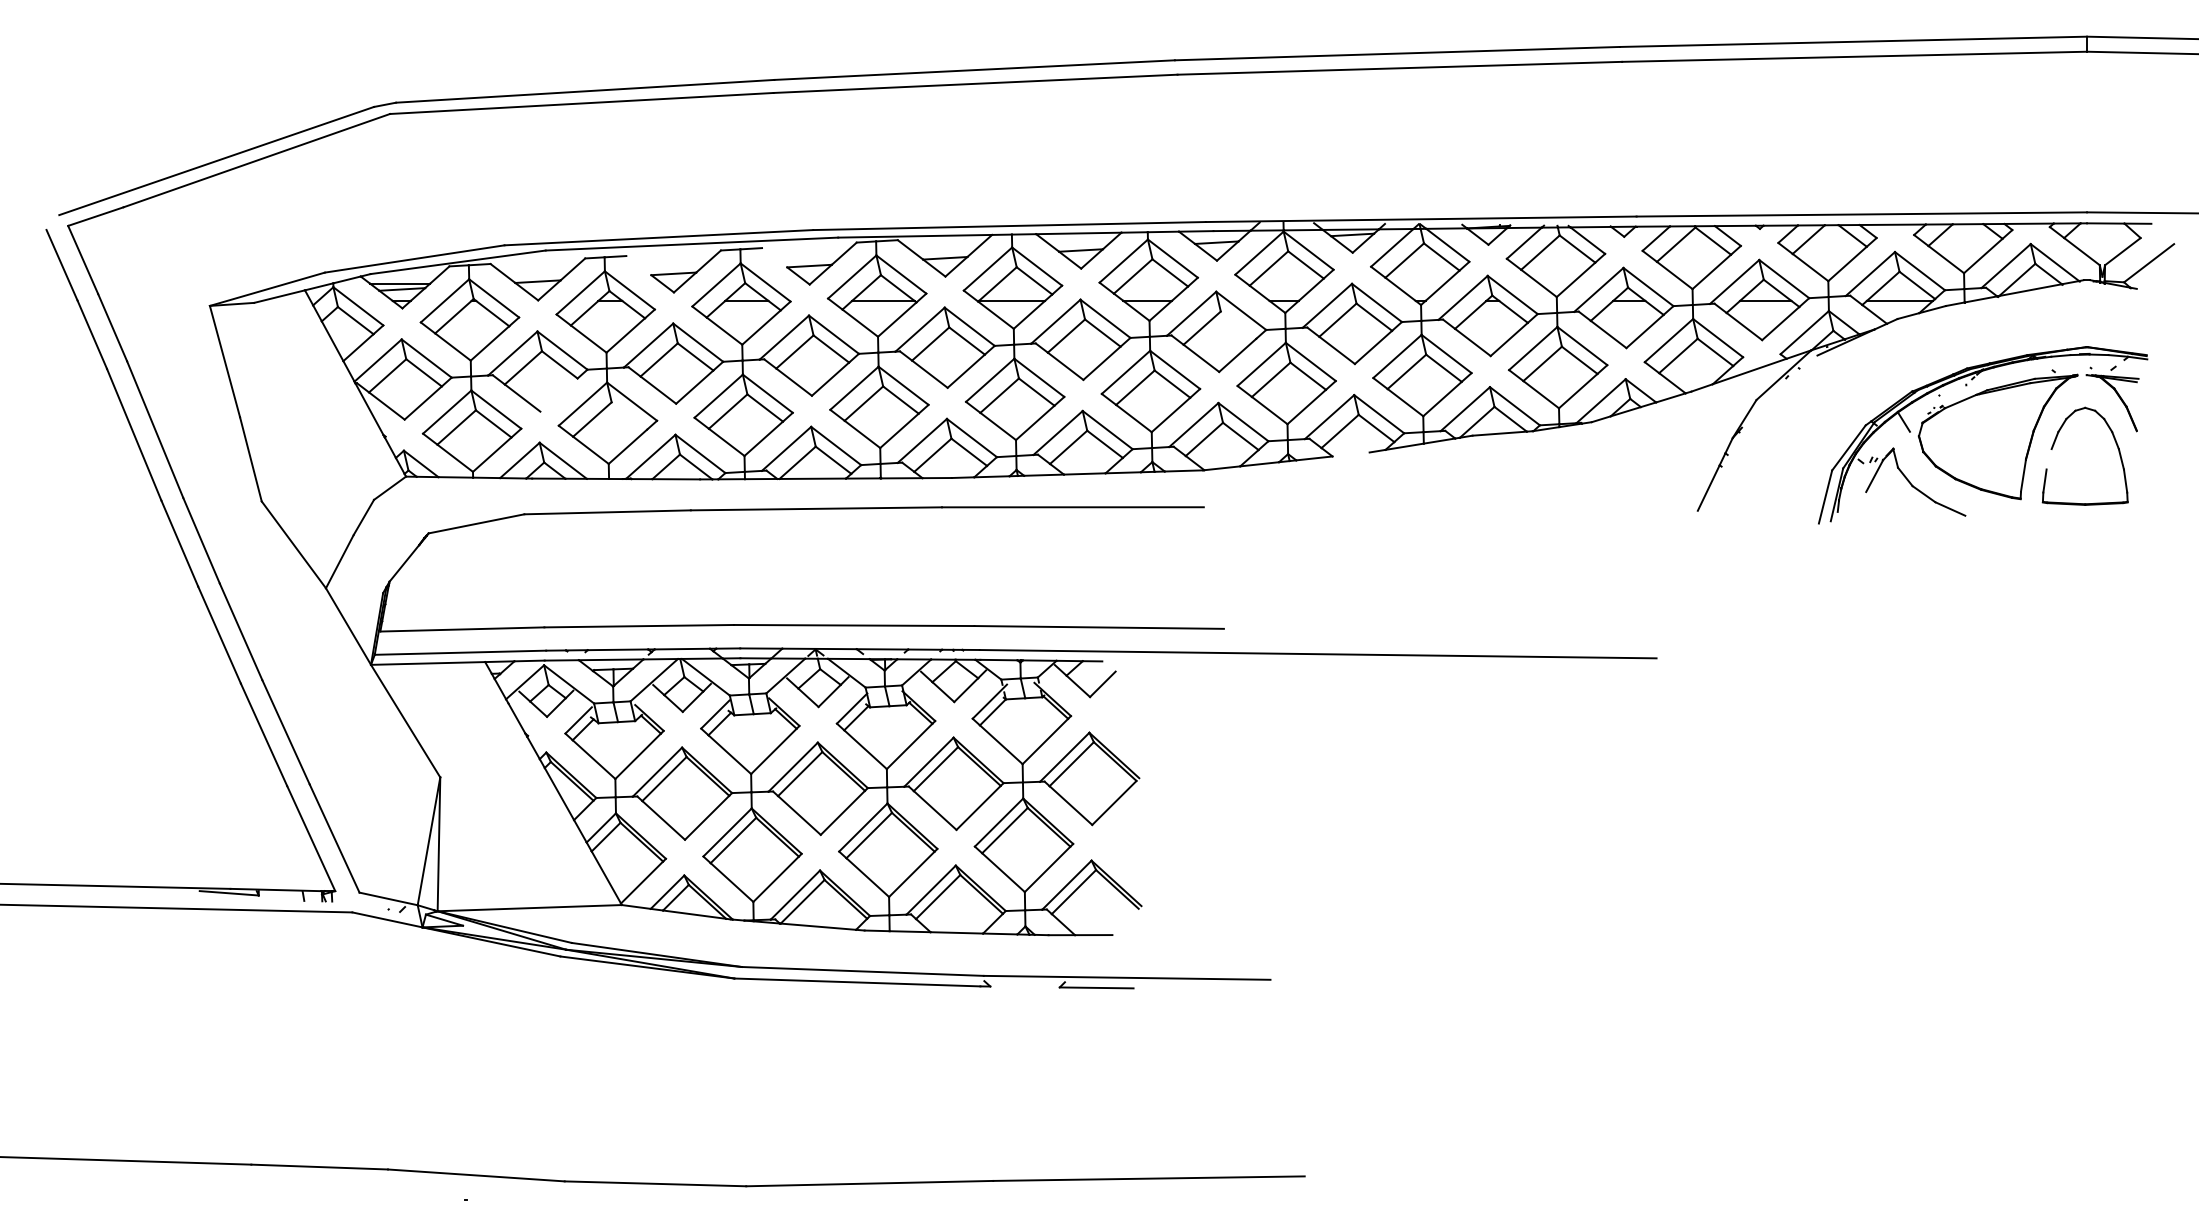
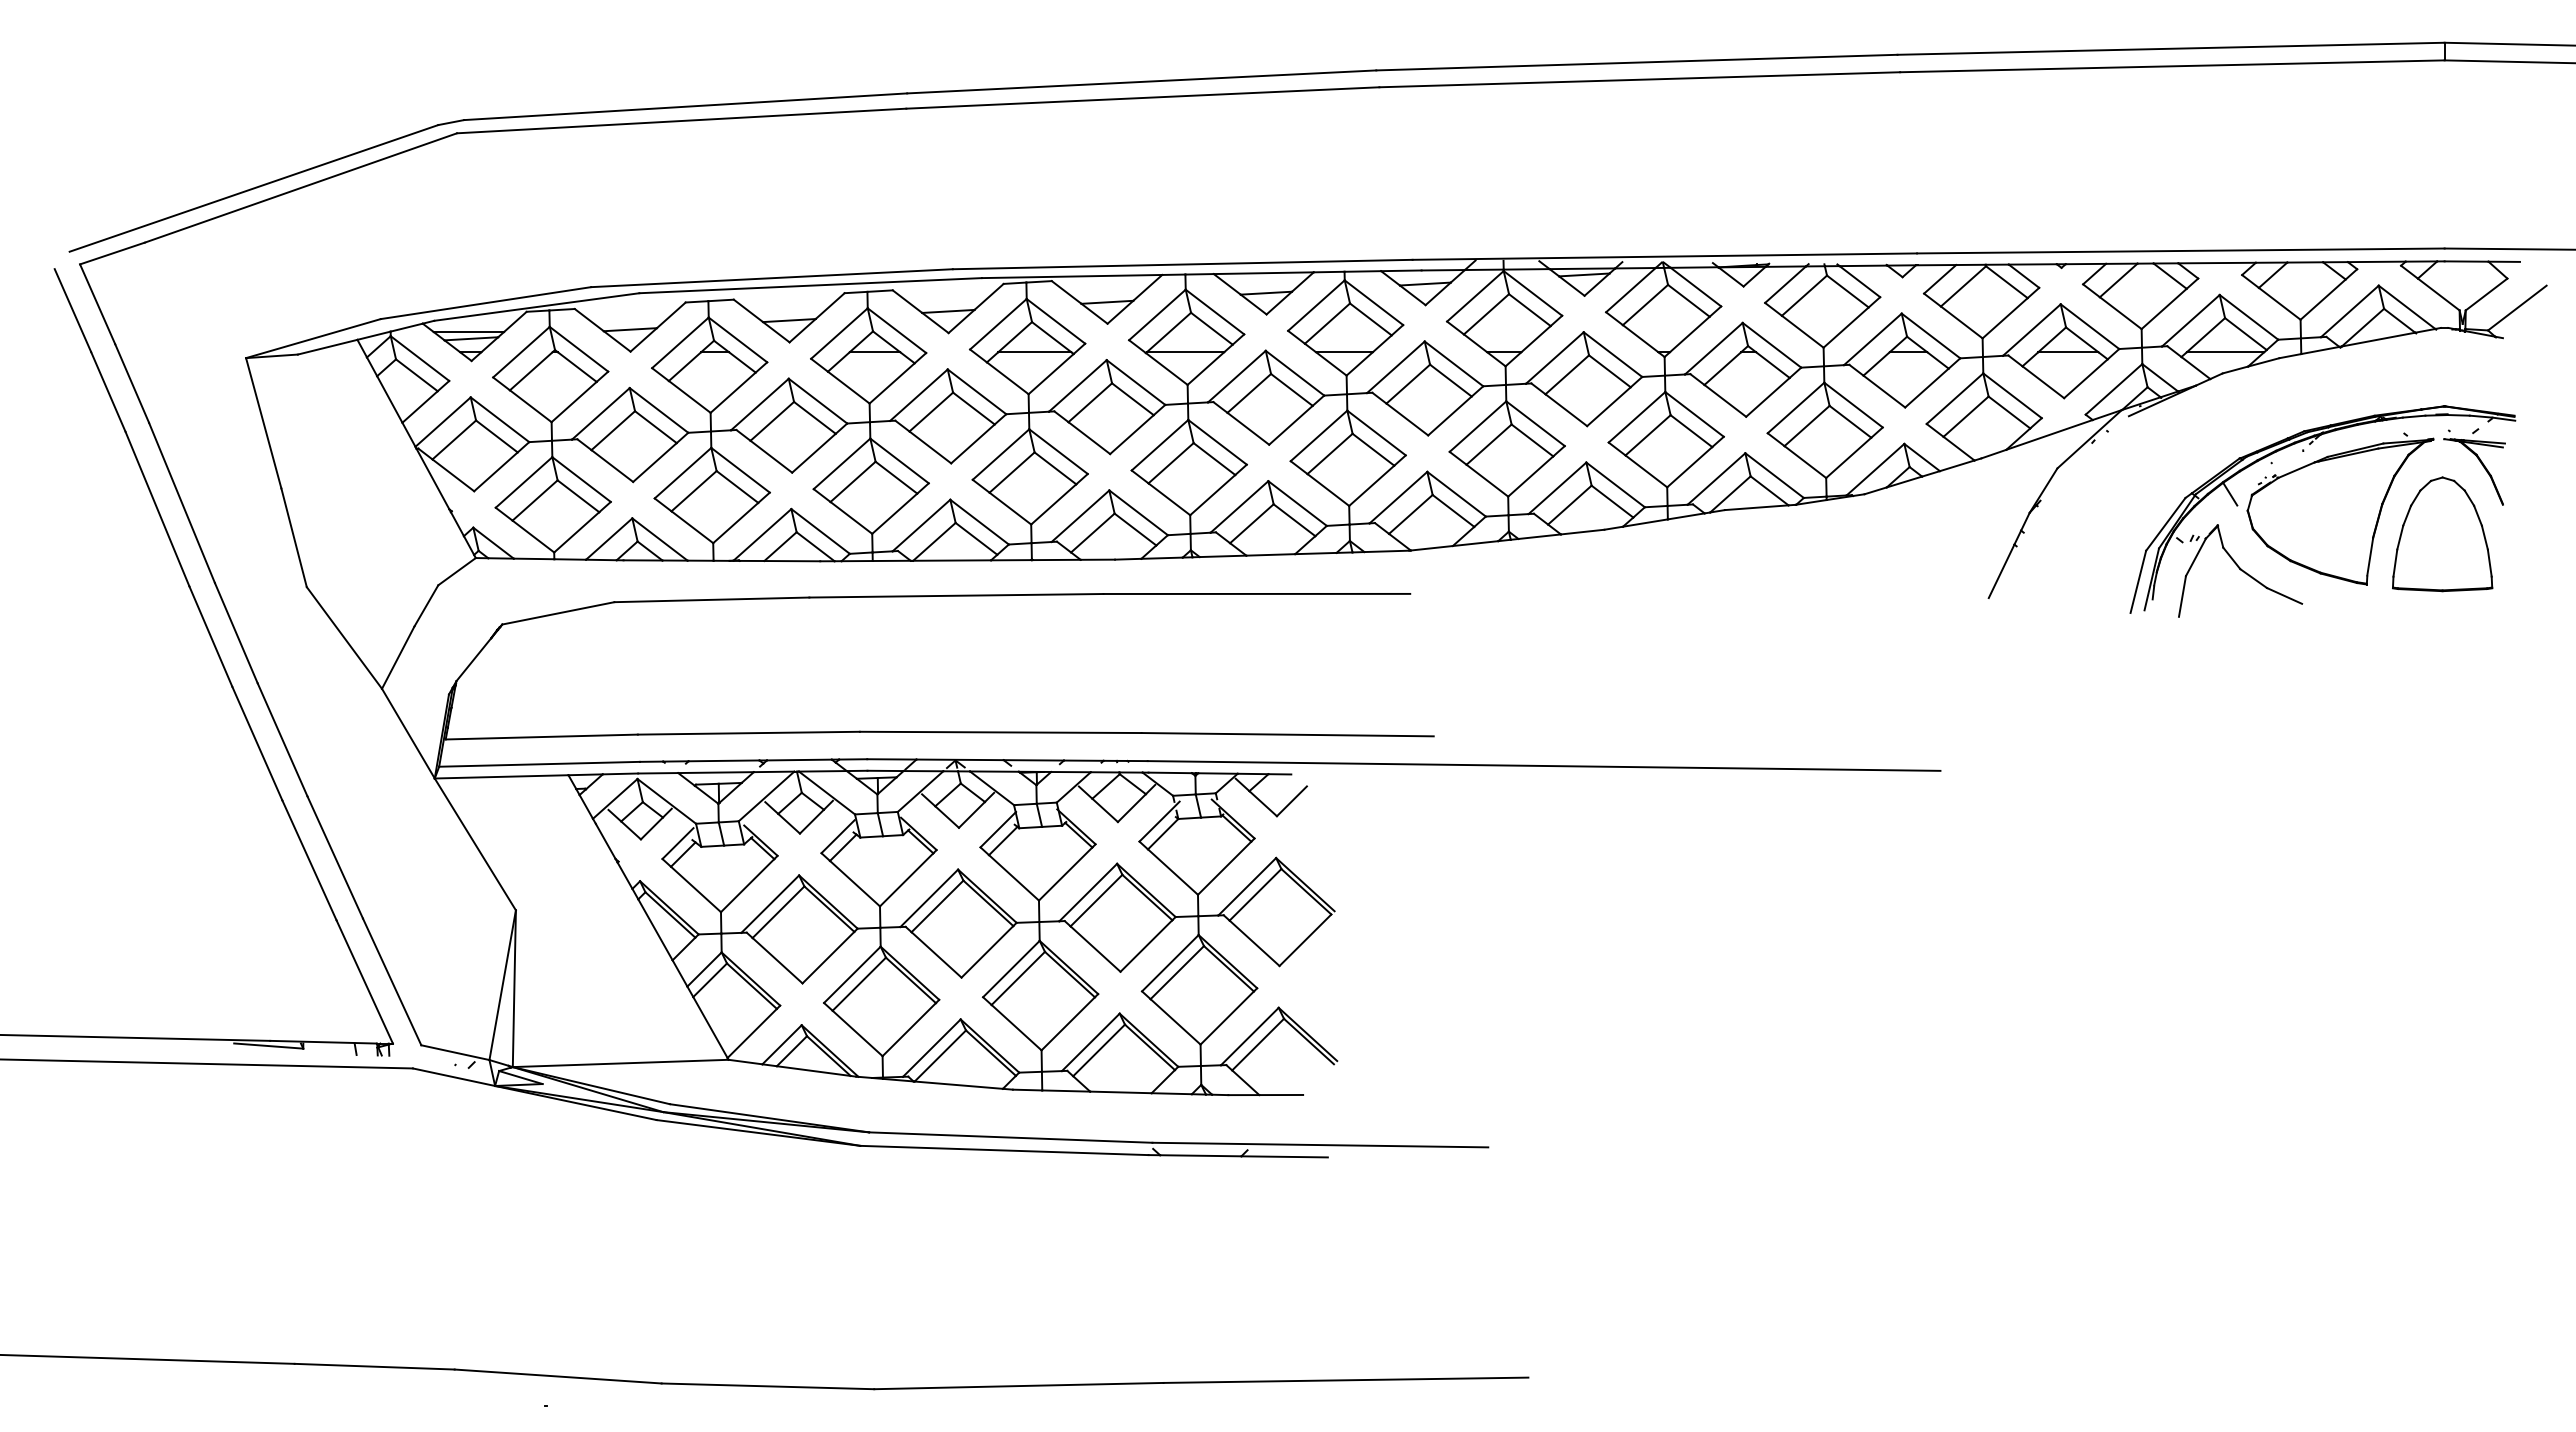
line: (774, 257) -> (907, 301), added
line: (638, 265) -> (748, 310), added
line: (1238, 325) -> (1450, 380), added
line: (558, 395) -> (654, 462), added
line: (629, 415) -> (737, 486), added
line: (1350, 453) -> (1582, 531), added
line: (2049, 459) -> (2400, 537), added
line: (1862, 509) -> (2181, 596), added
line: (1024, 986) -> (1200, 1155), added

